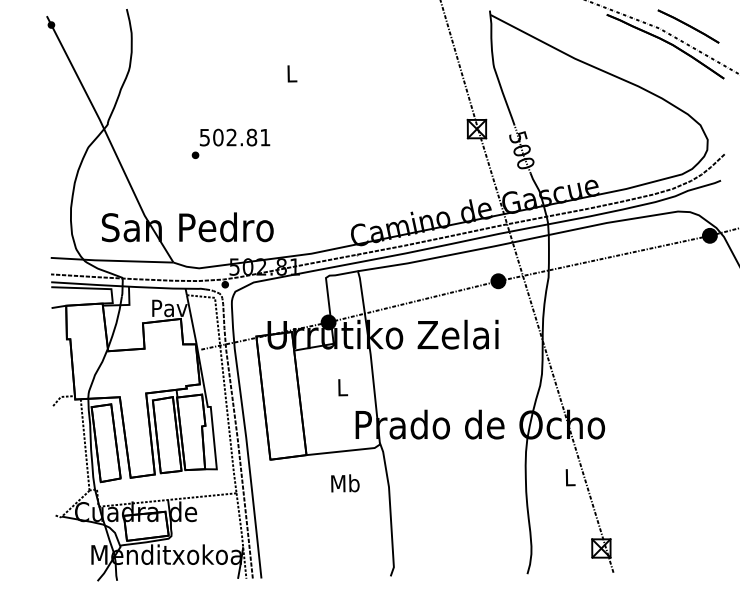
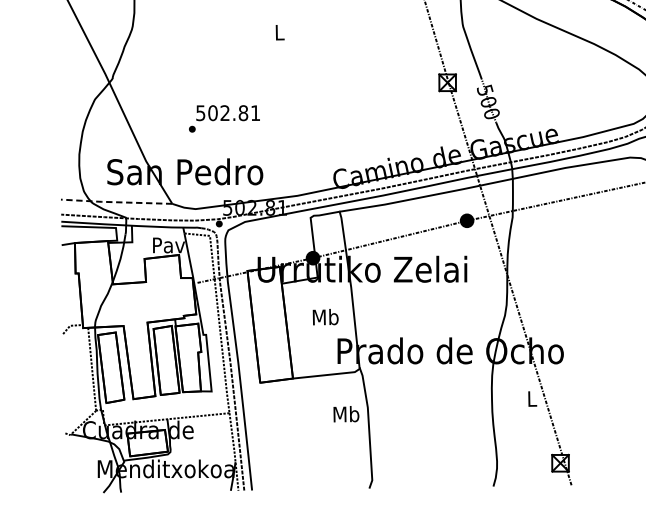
text: (230, 143) -> (224, 118), moved
line: (110, 260) -> (115, 201), solid -> dashed
text: (342, 387) -> (325, 317), L -> Mb
text: (345, 483) -> (346, 414), moved

